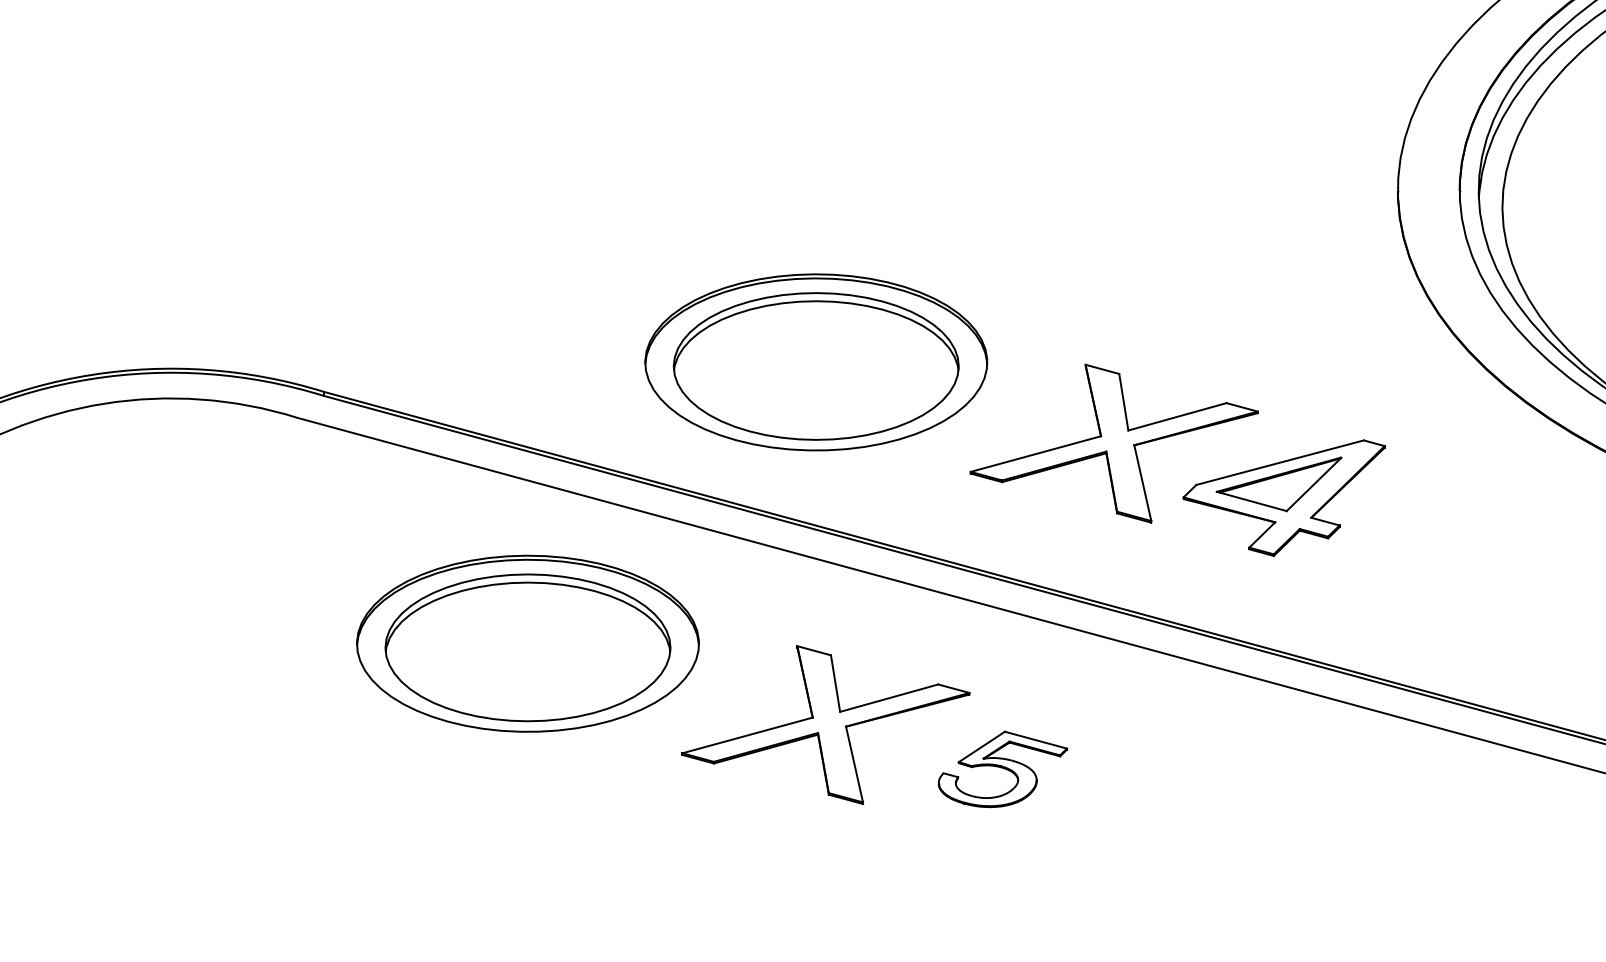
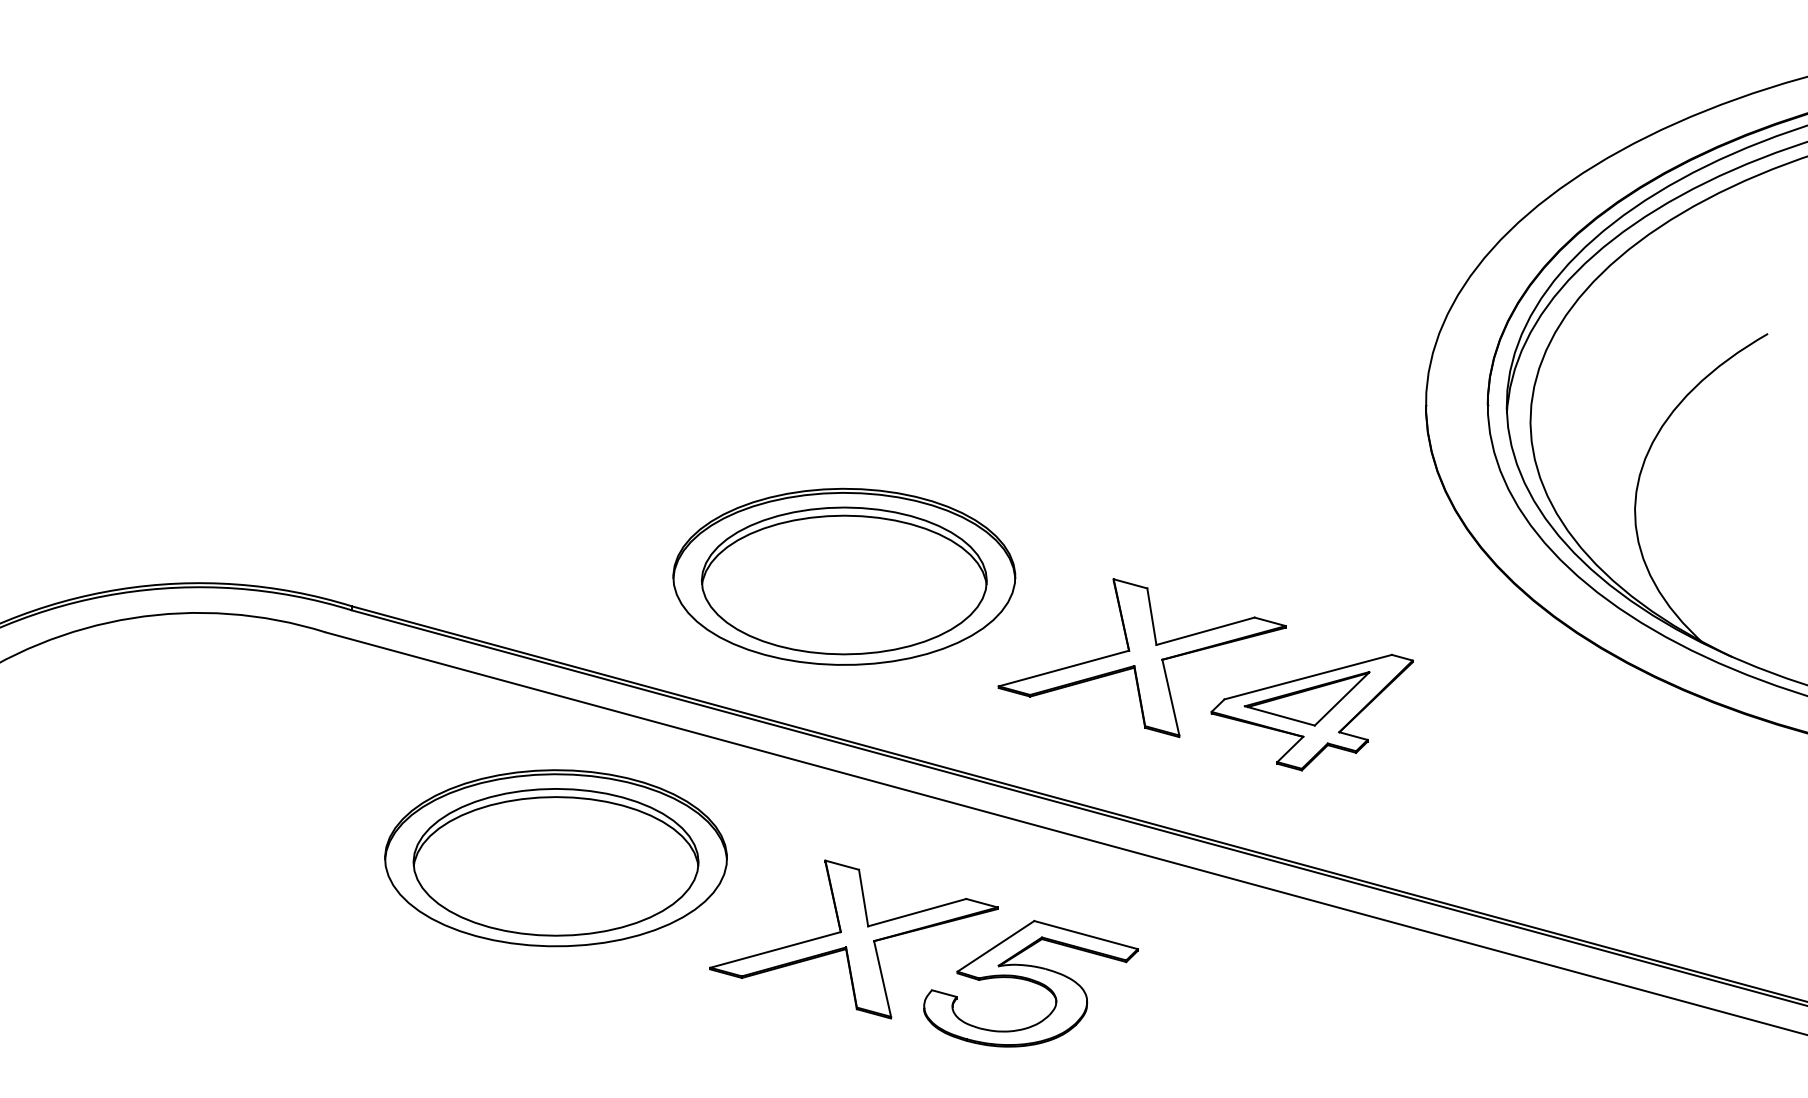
part: (1002, 769) -> (1030, 983), size x1.67

